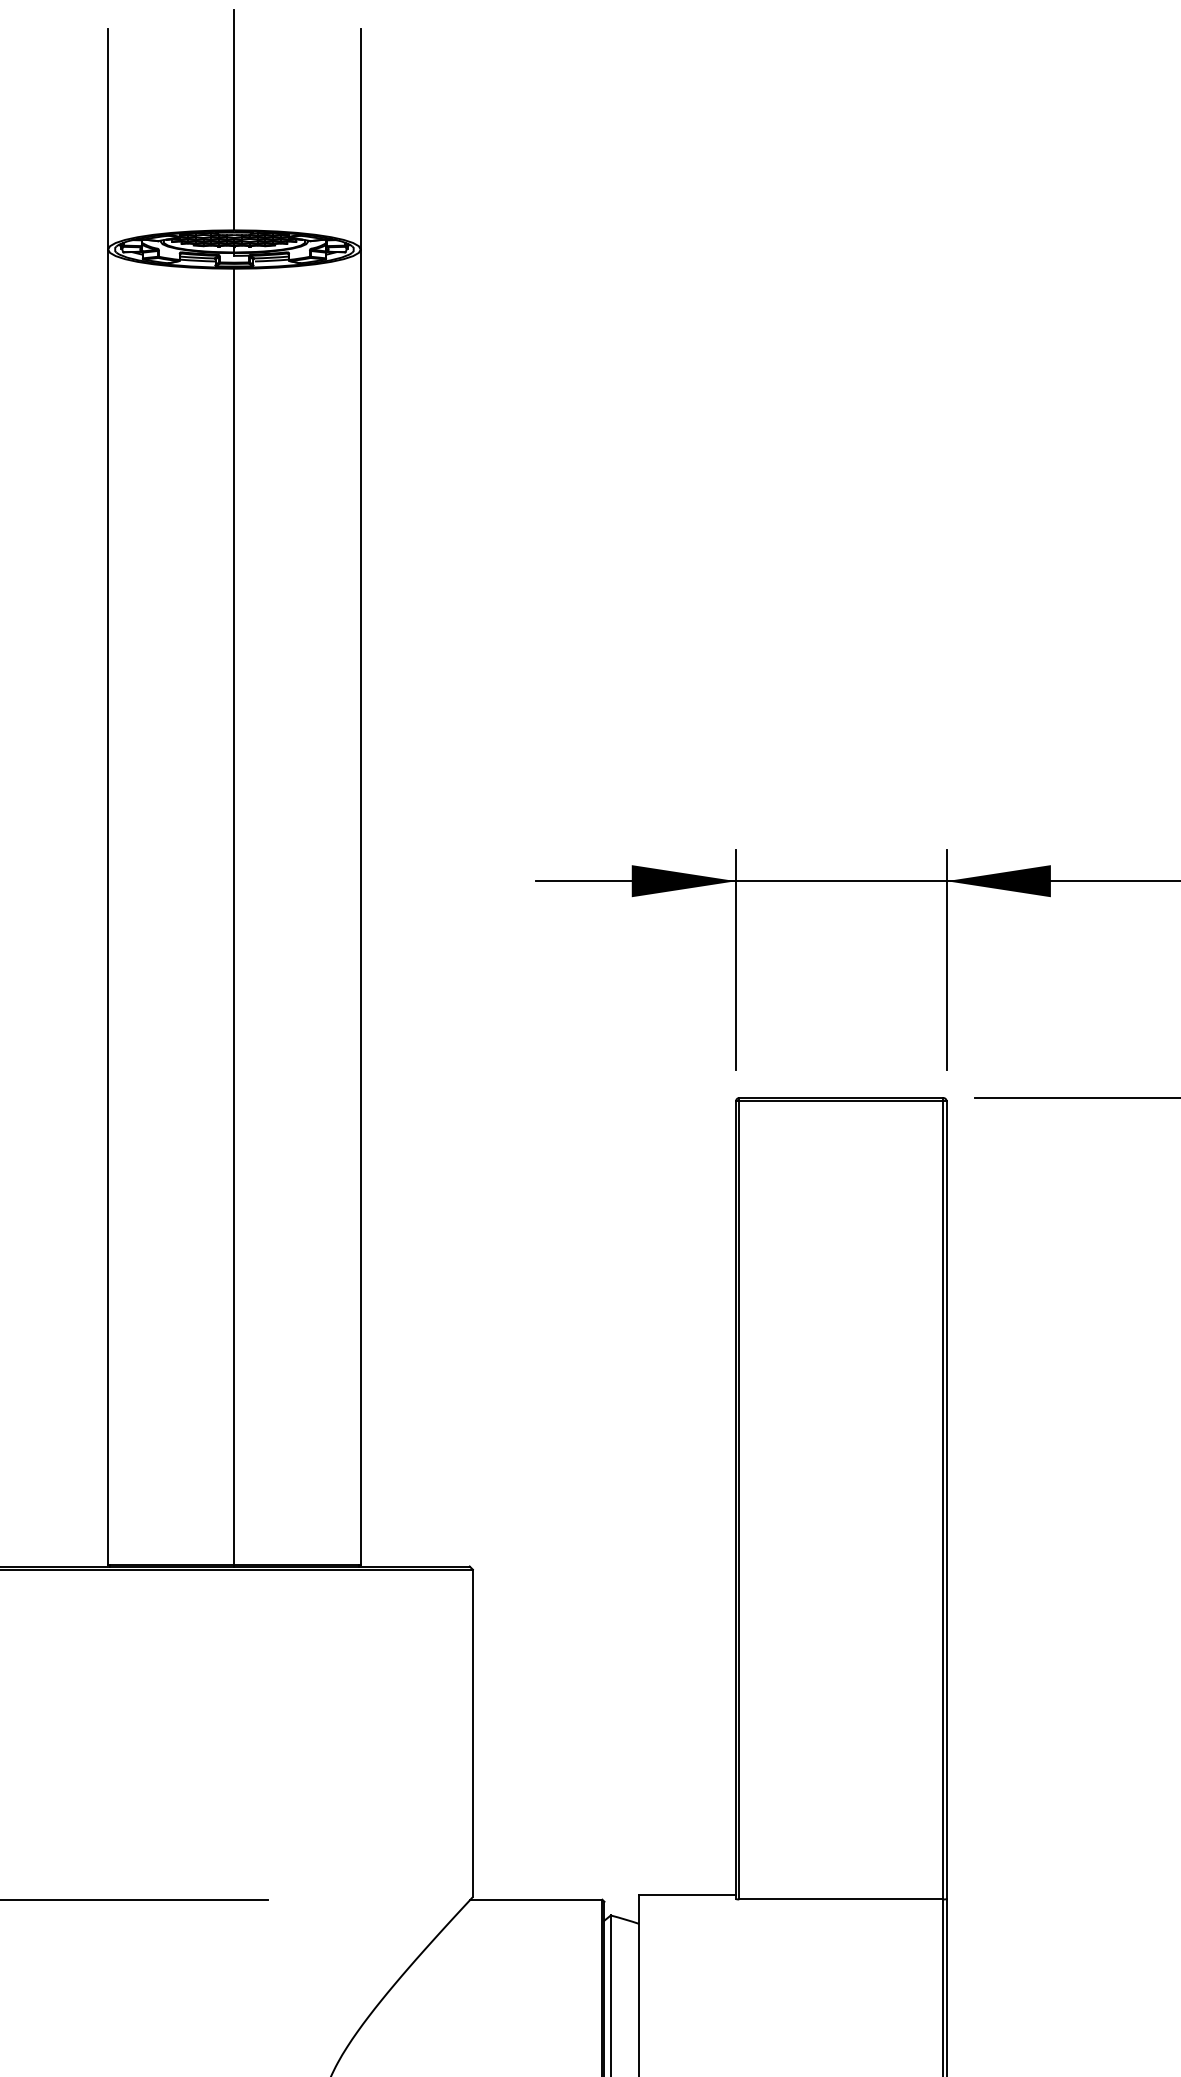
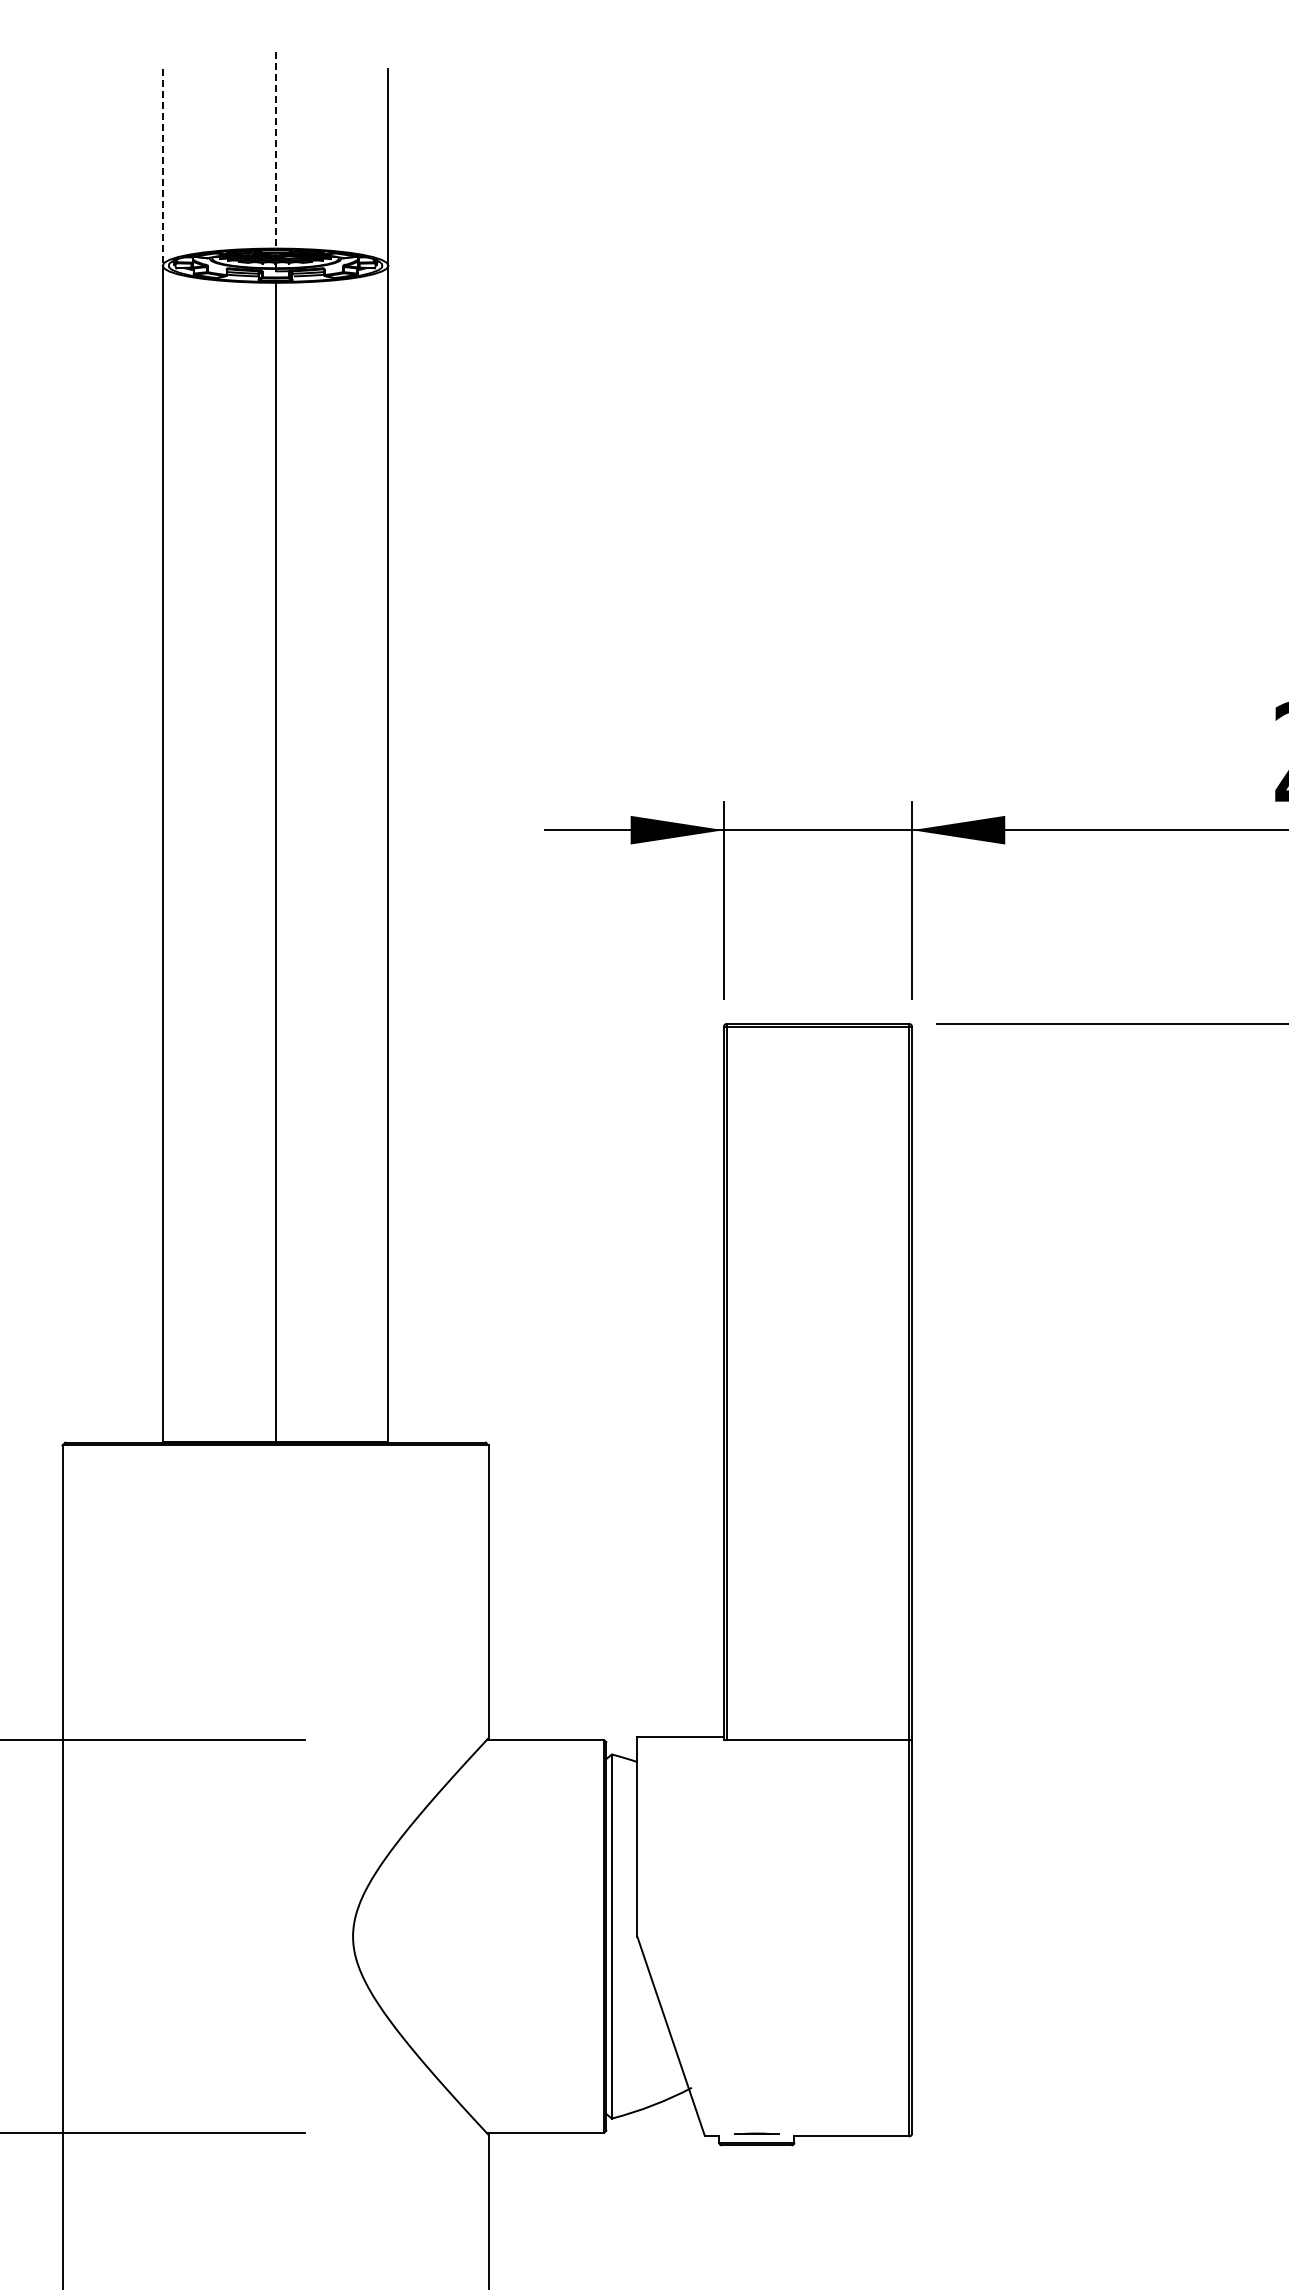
line: (234, 120) -> (275, 150), solid -> dashed
line: (107, 139) -> (162, 167), solid -> dashed

